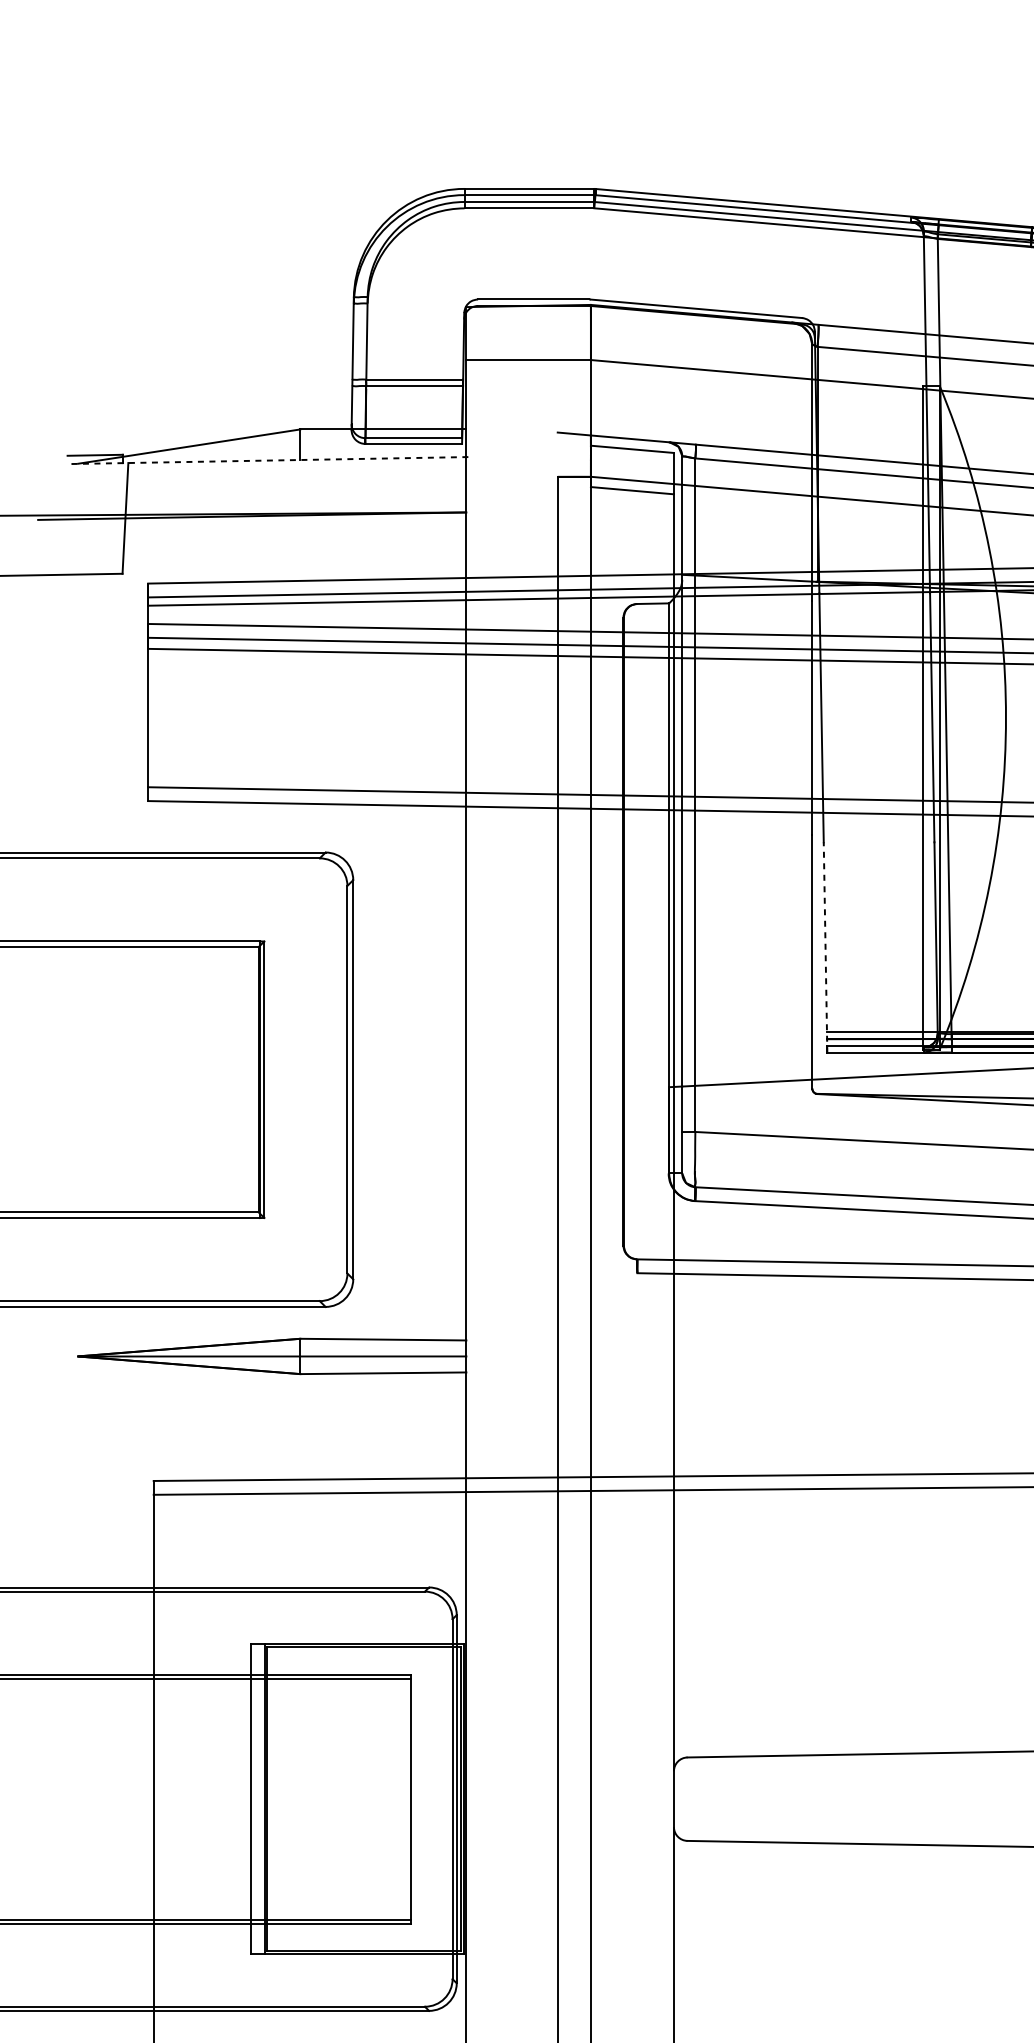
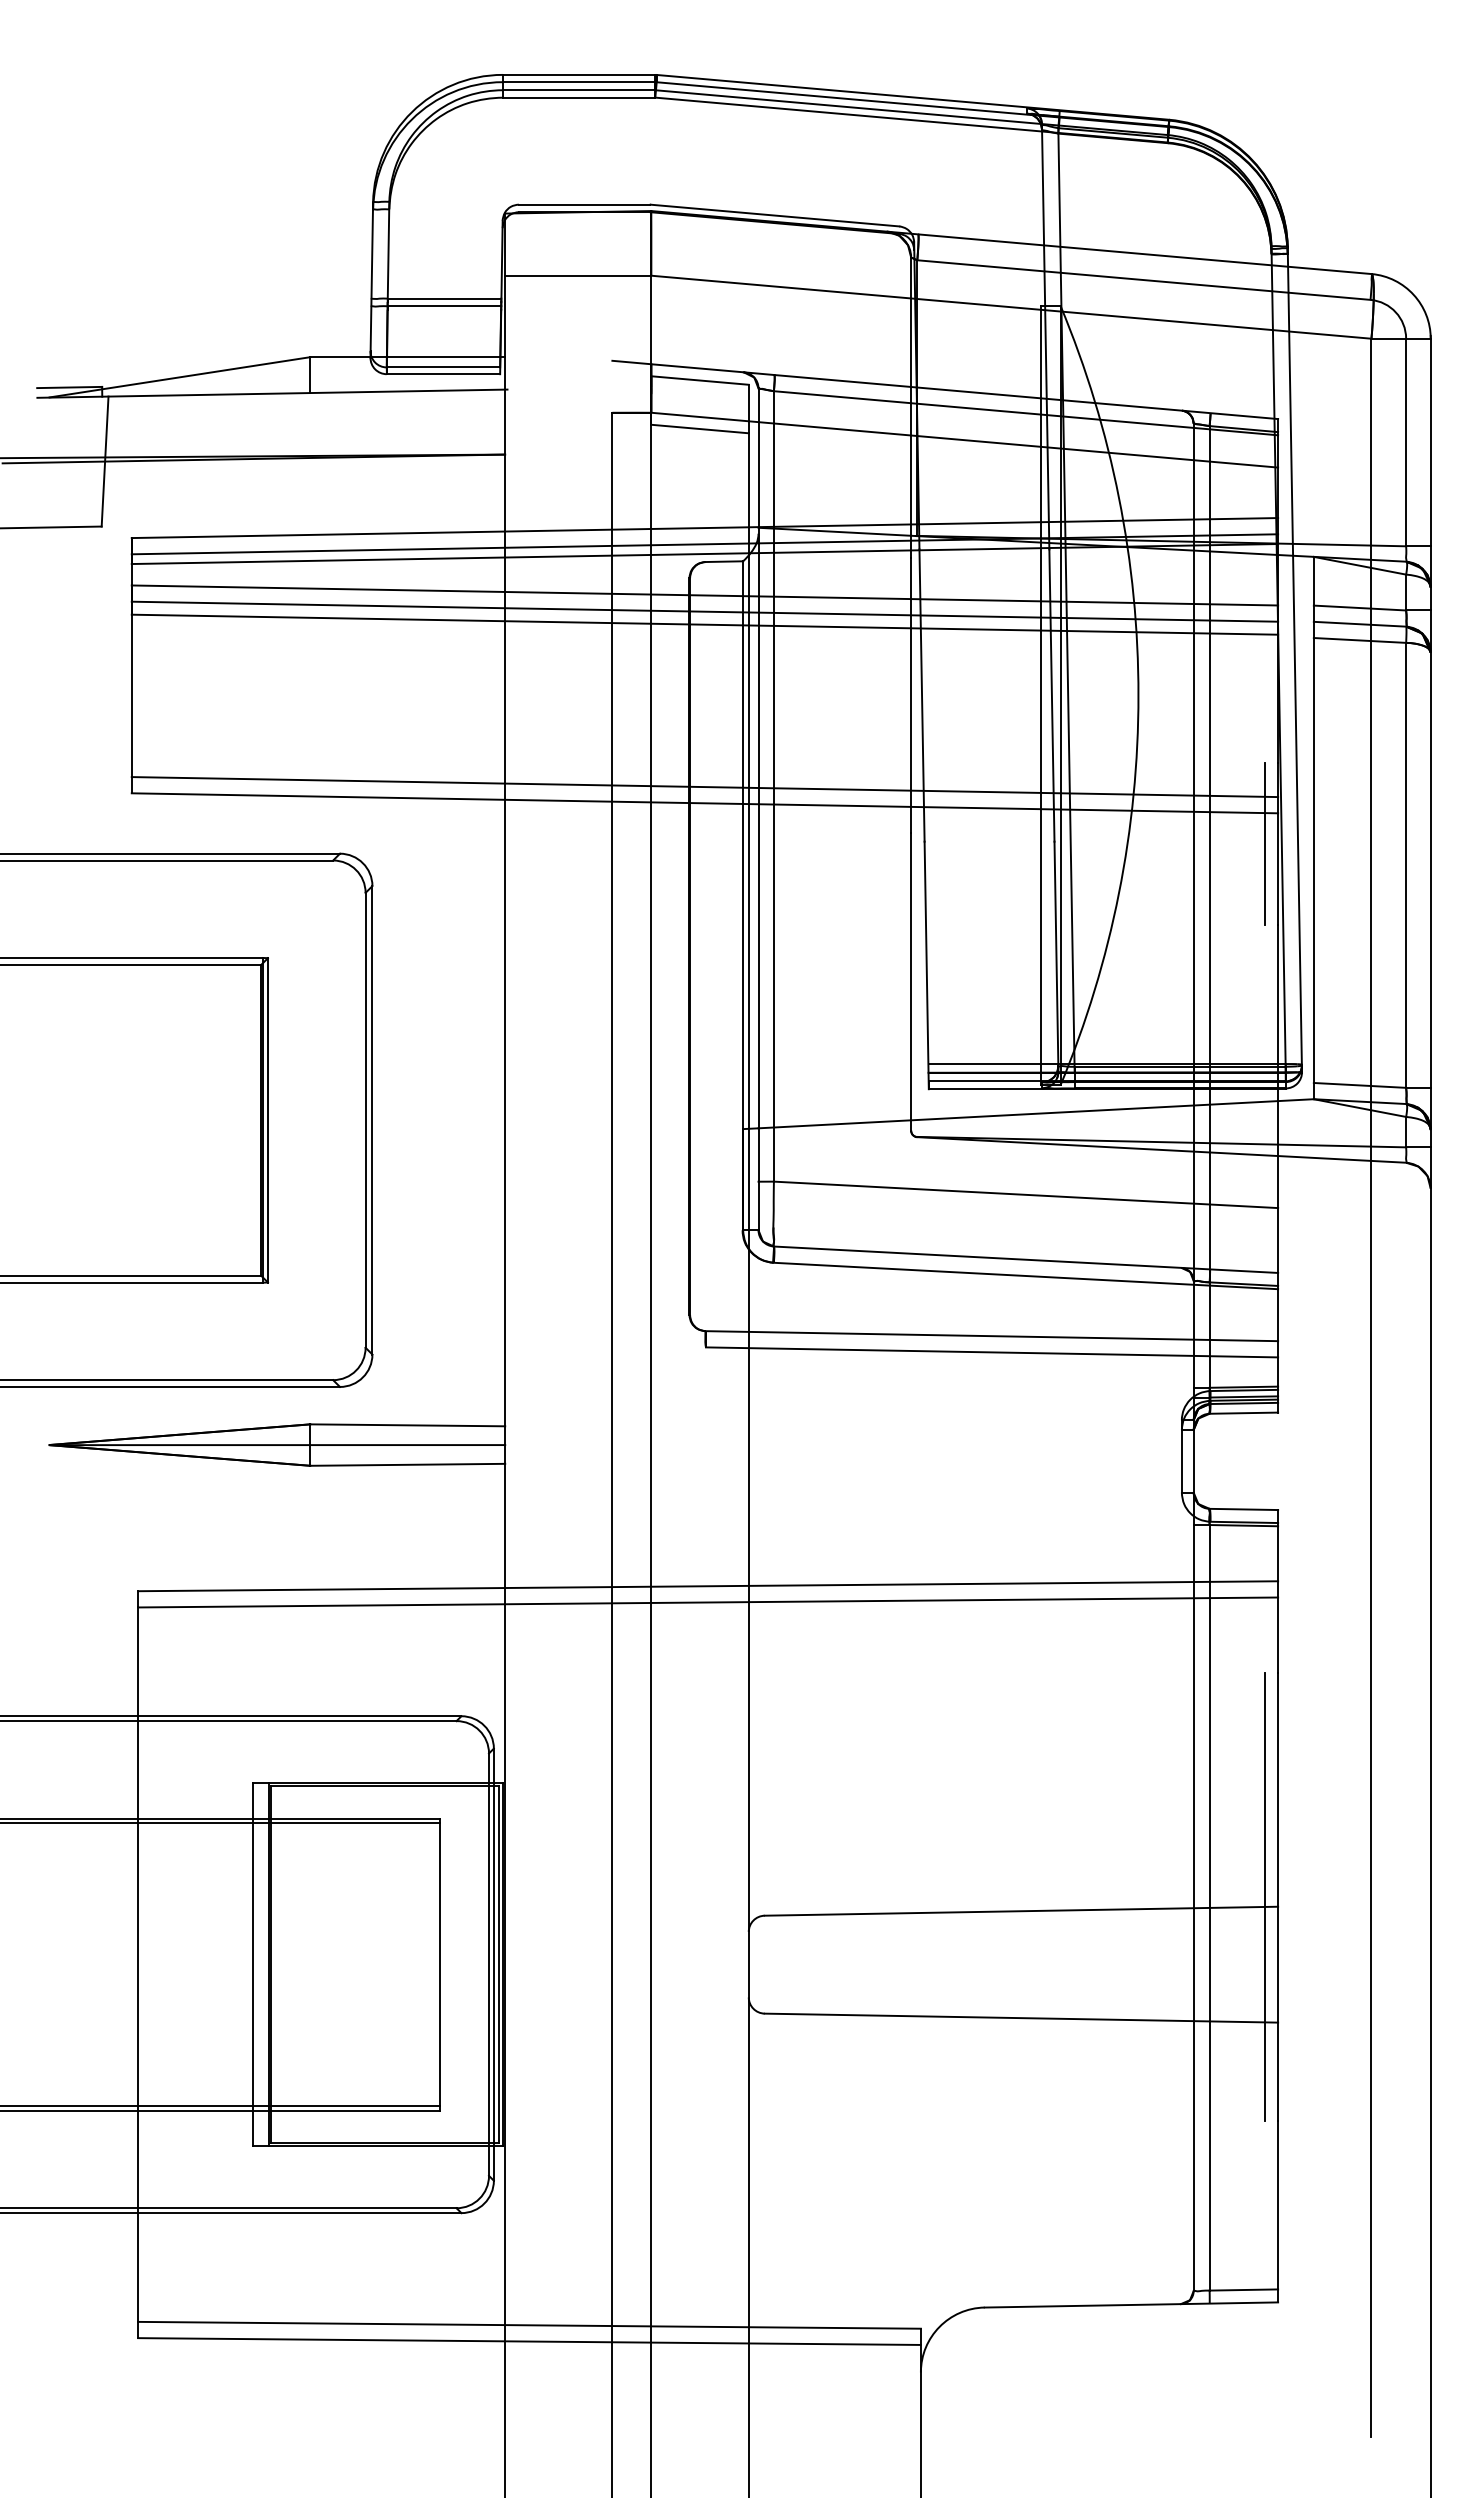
line: (267, 460) -> (271, 393), dashed -> solid
line: (825, 947) -> (926, 965), dashed -> solid

